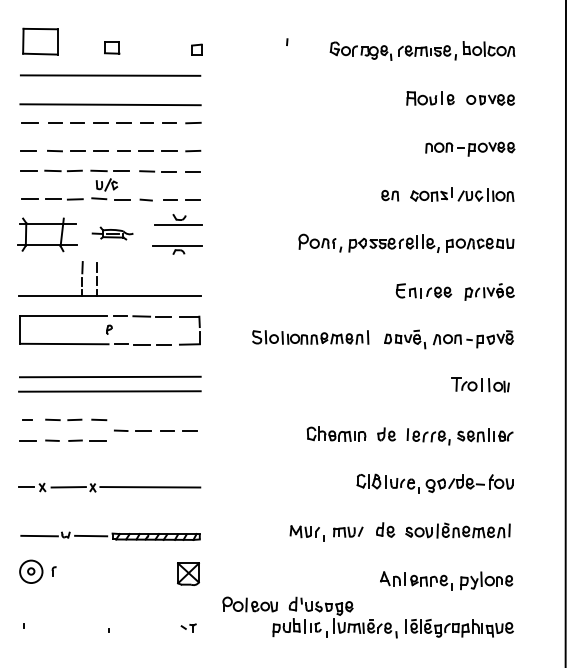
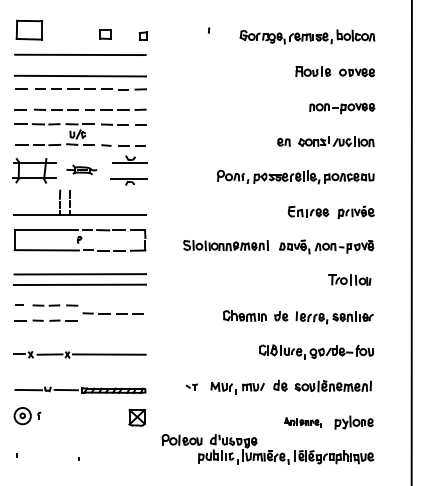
part: (112, 47) -> (105, 34), moved
part: (416, 580) -> (303, 422), size x0.7
part: (188, 627) -> (191, 386), moved

